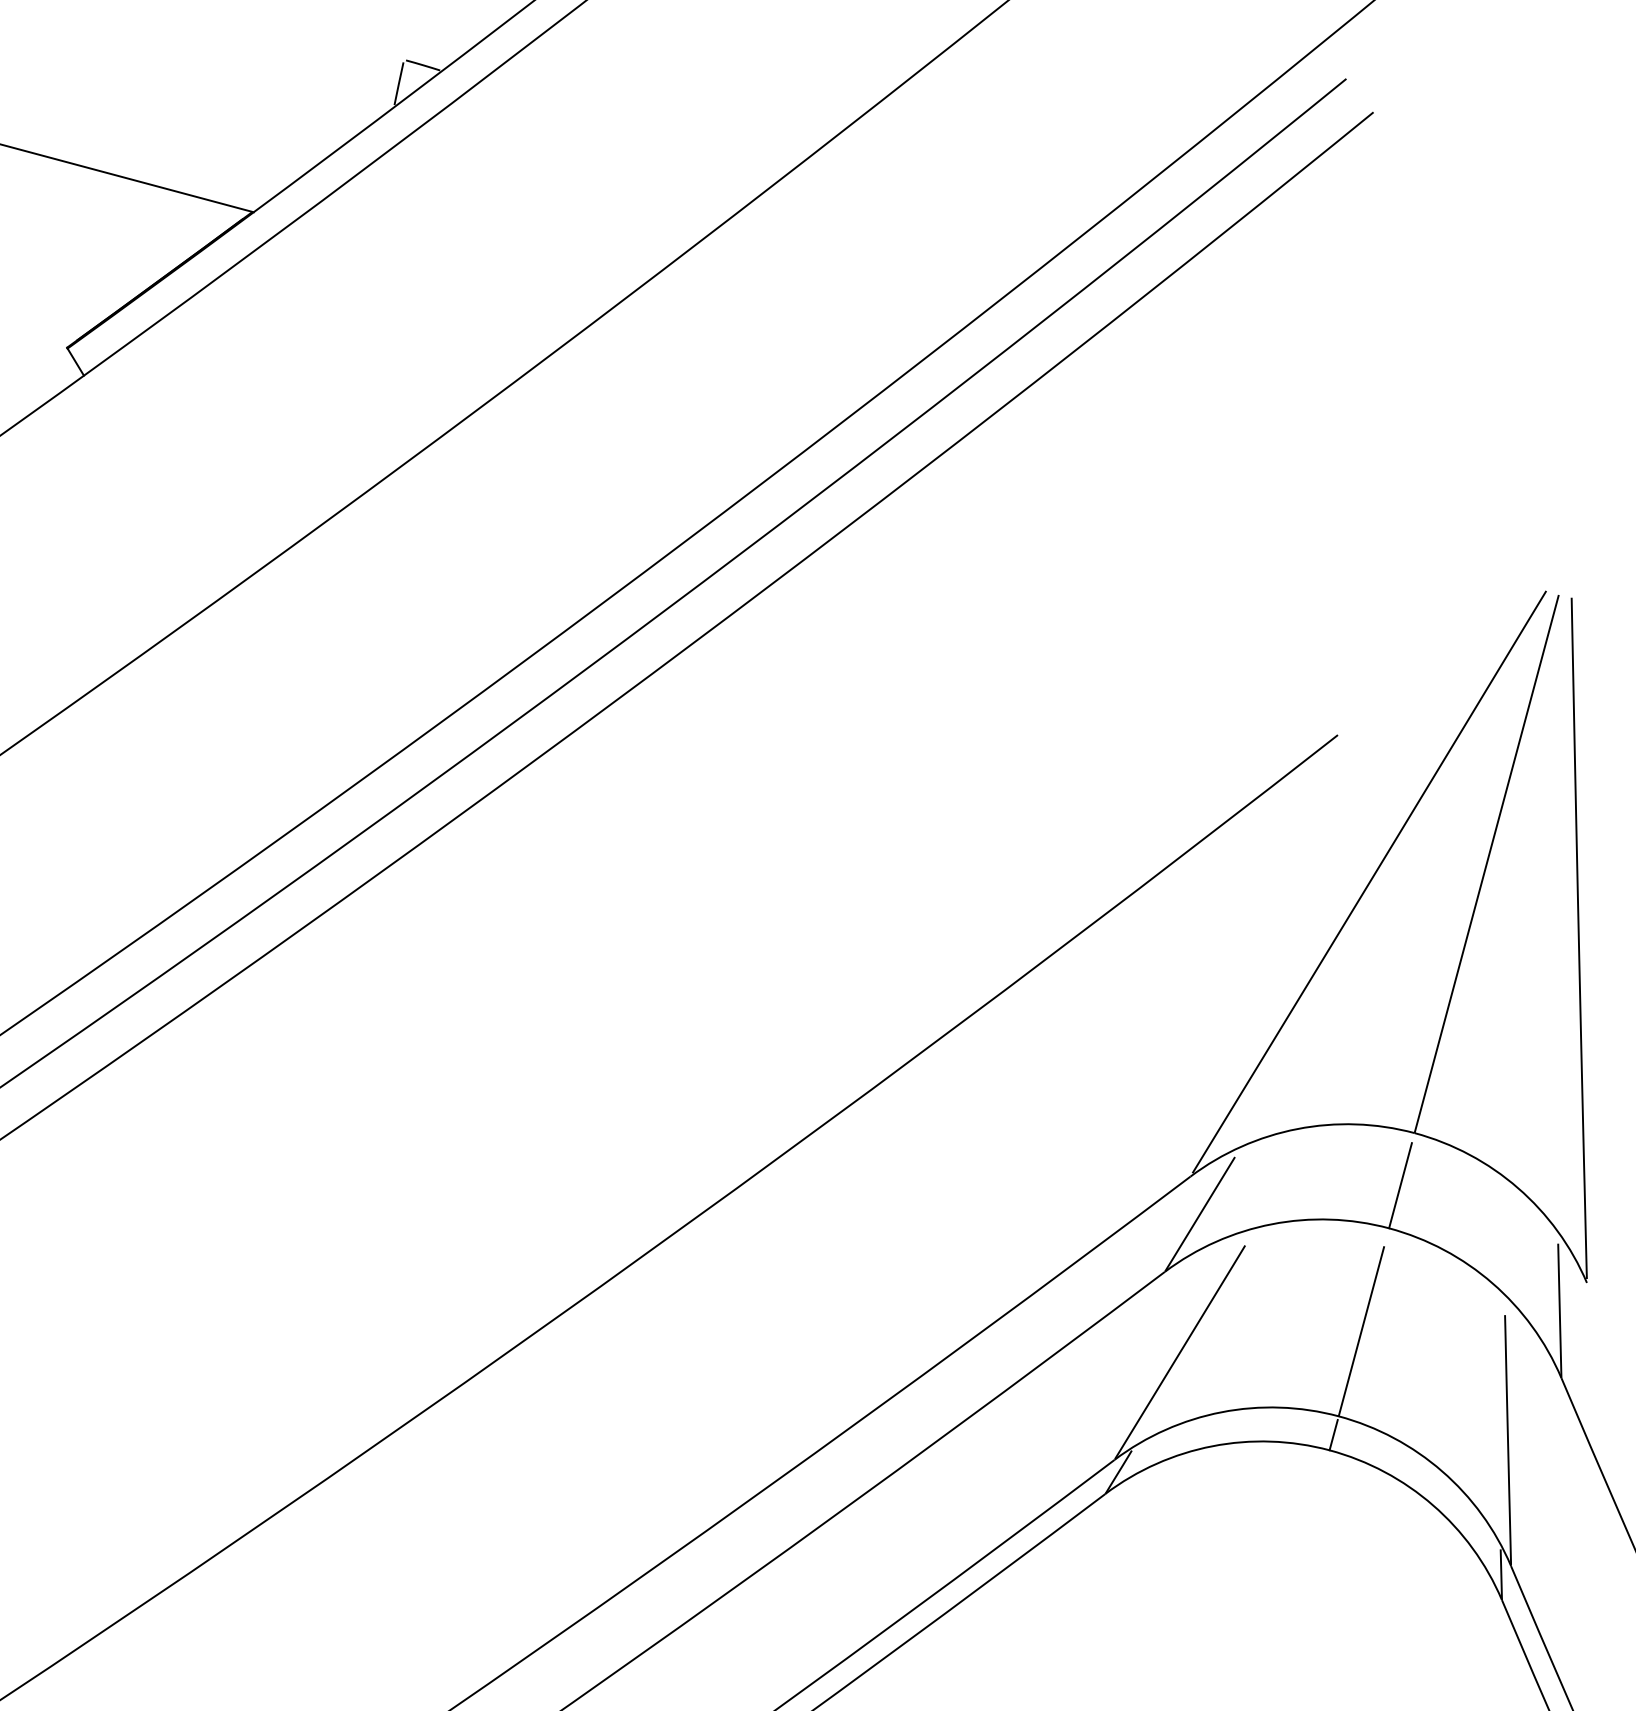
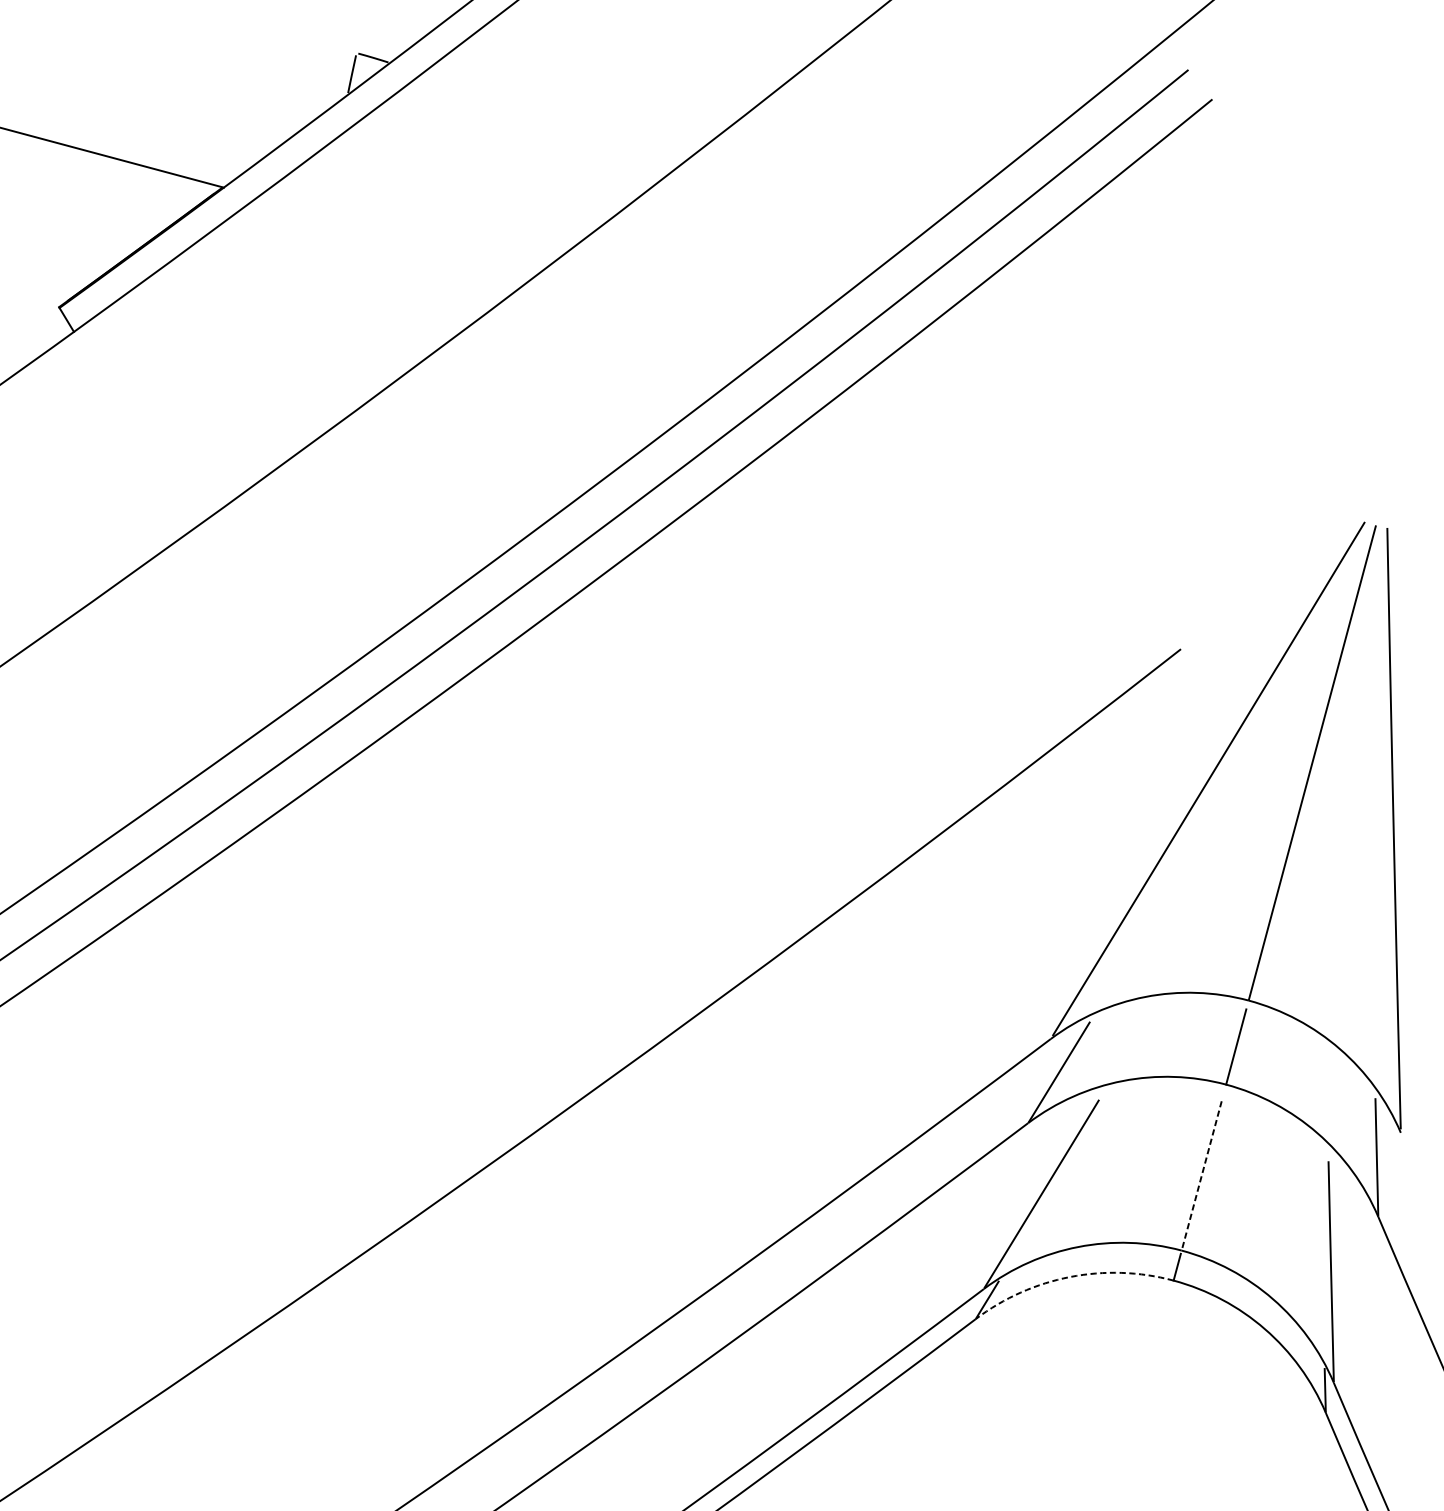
line: (1361, 1332) -> (1201, 1176), solid -> dashed
arc: (1212, 1446) -> (1070, 1277), solid -> dashed

